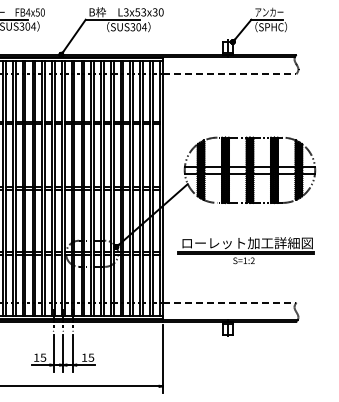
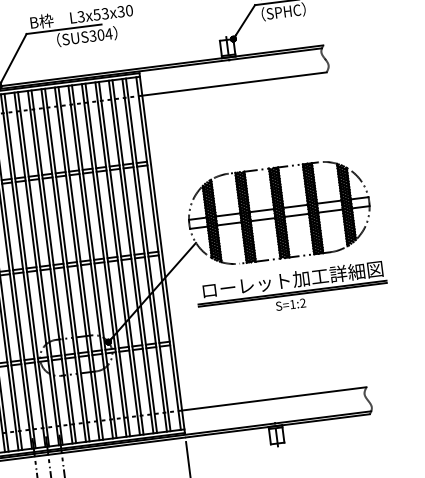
line: (229, 74) -> (234, 84), dashed -> solid
part: (245, 250) -> (291, 290), moved
line: (229, 302) -> (274, 398), dashed -> solid

